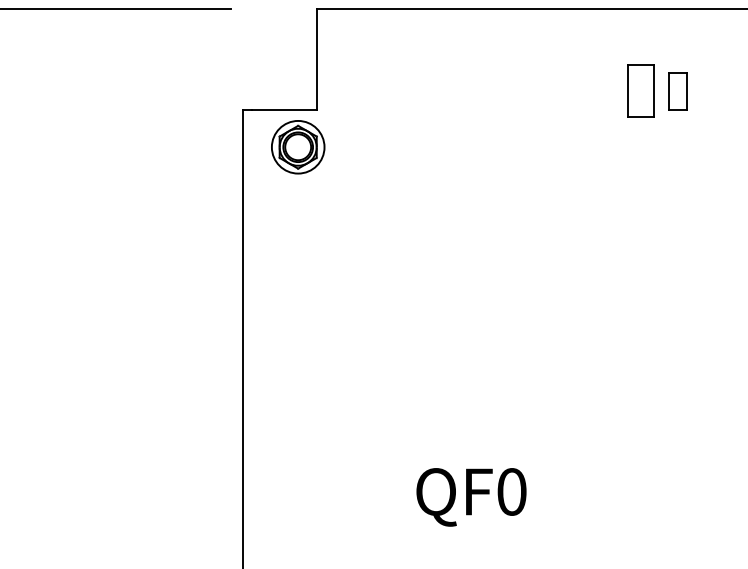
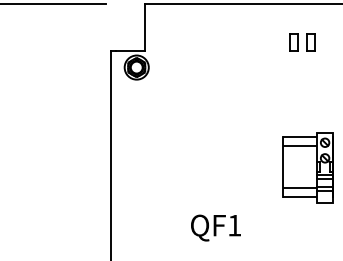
part: (640, 92) -> (293, 42), size x0.71
part: (670, 365) -> (307, 167), added
text: (511, 491) -> (234, 225), QF0 -> QF1

